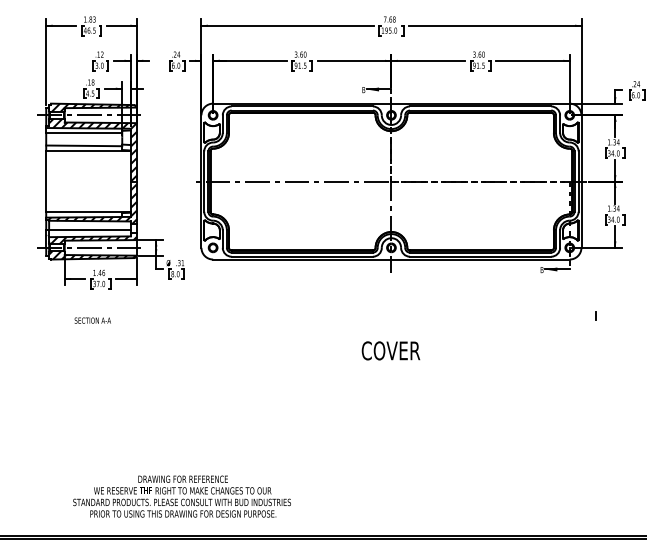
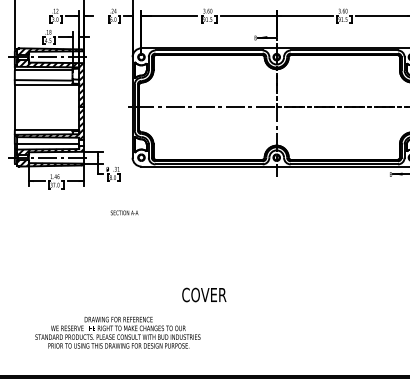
text: (92, 320) -> (124, 212), moved
text: (390, 350) -> (203, 294), moved
text: (181, 496) -> (117, 332), moved

